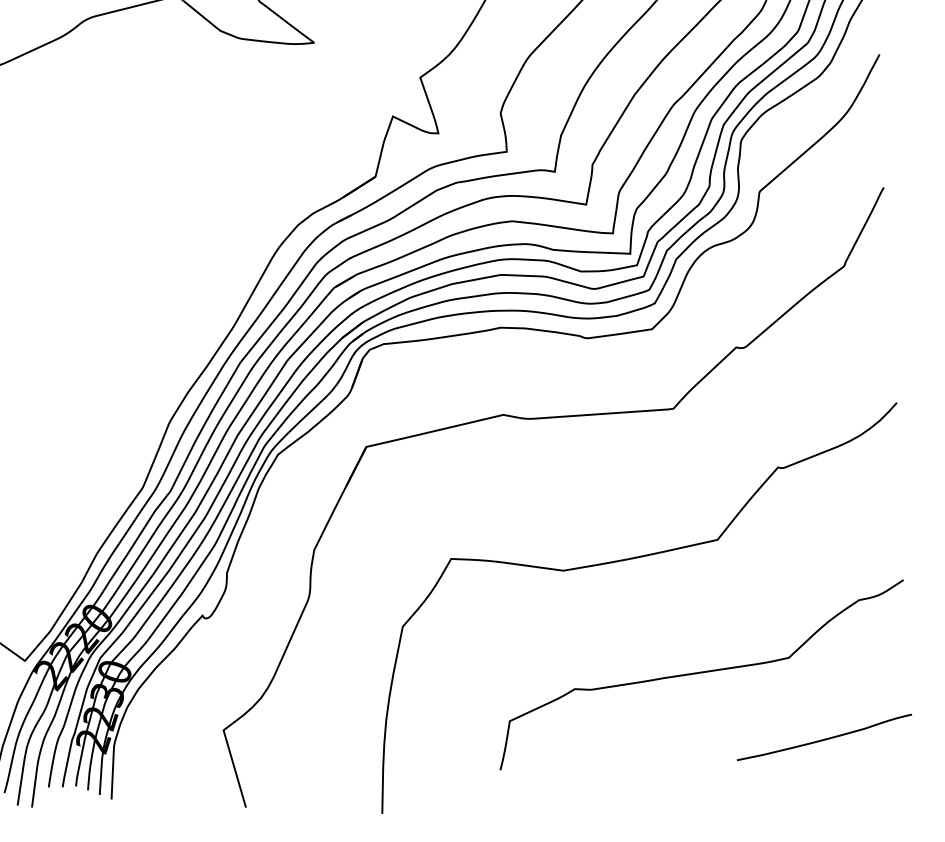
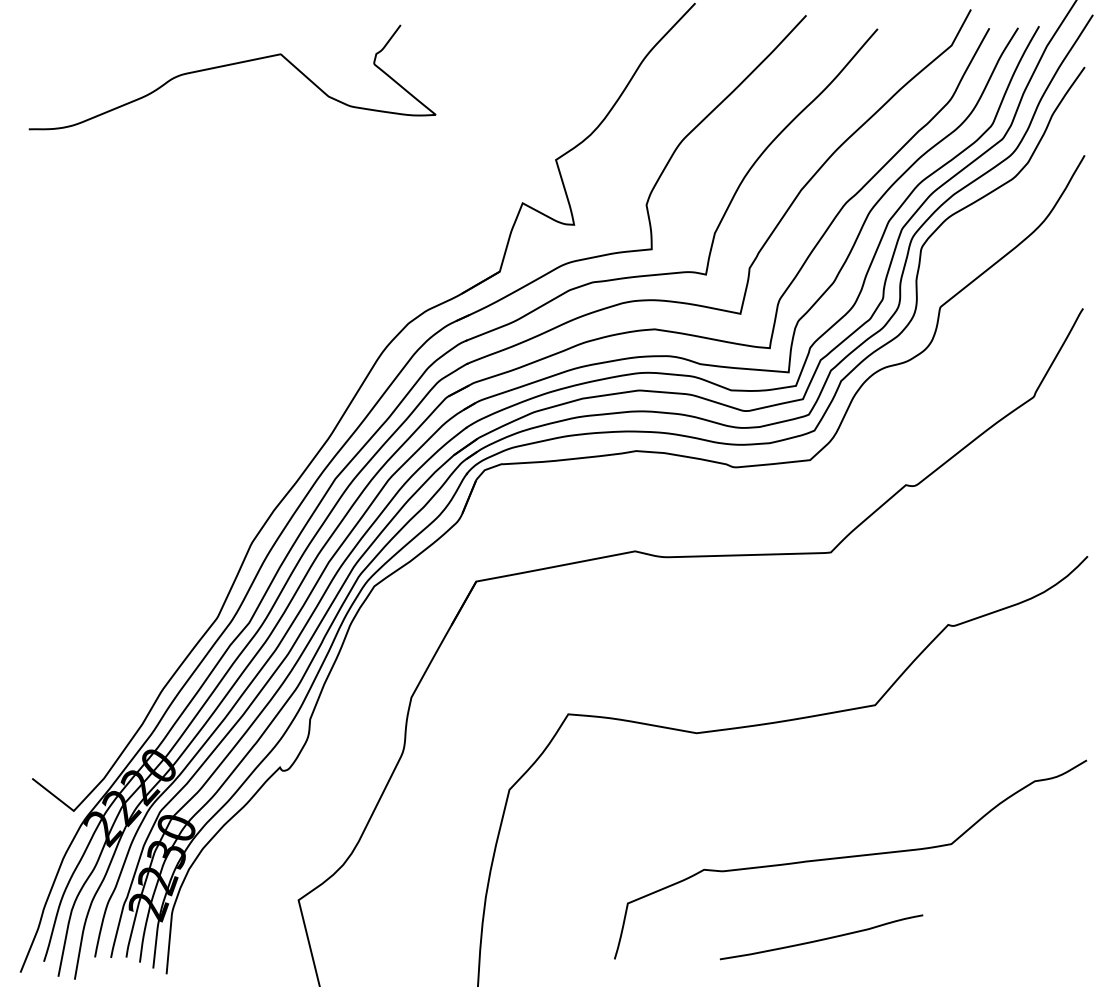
curve: (825, 738) -> (822, 938), moved

